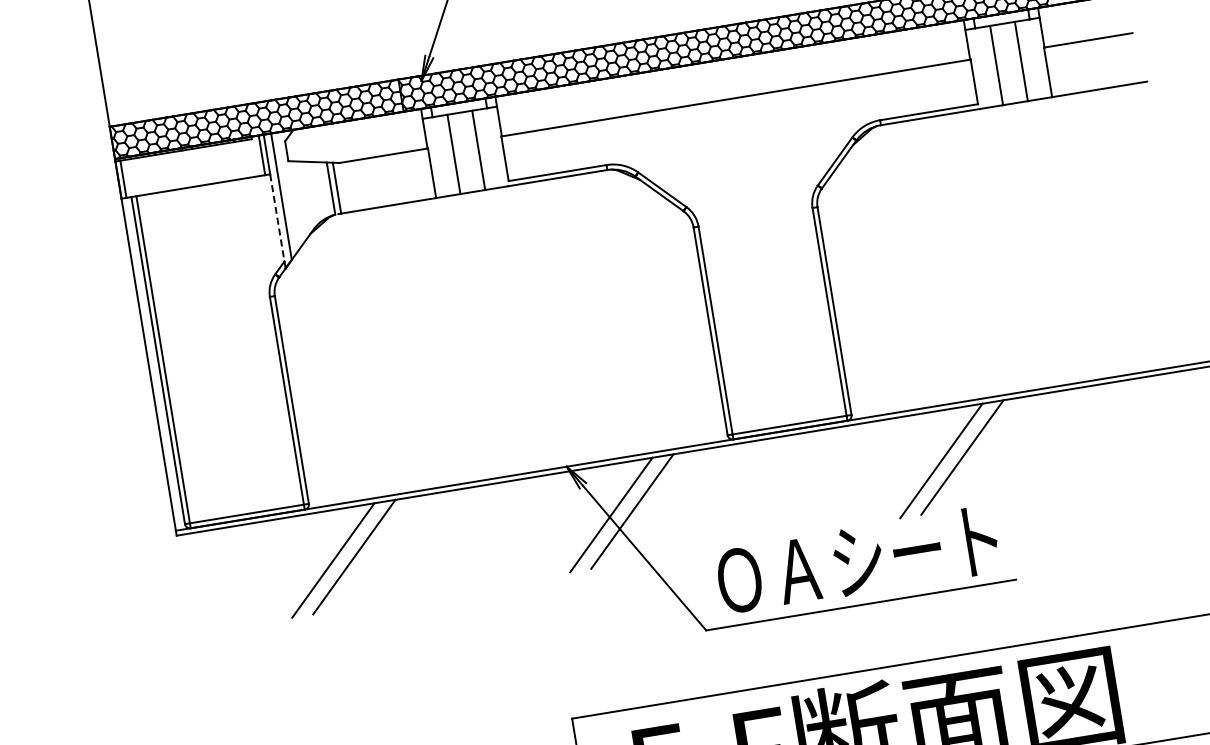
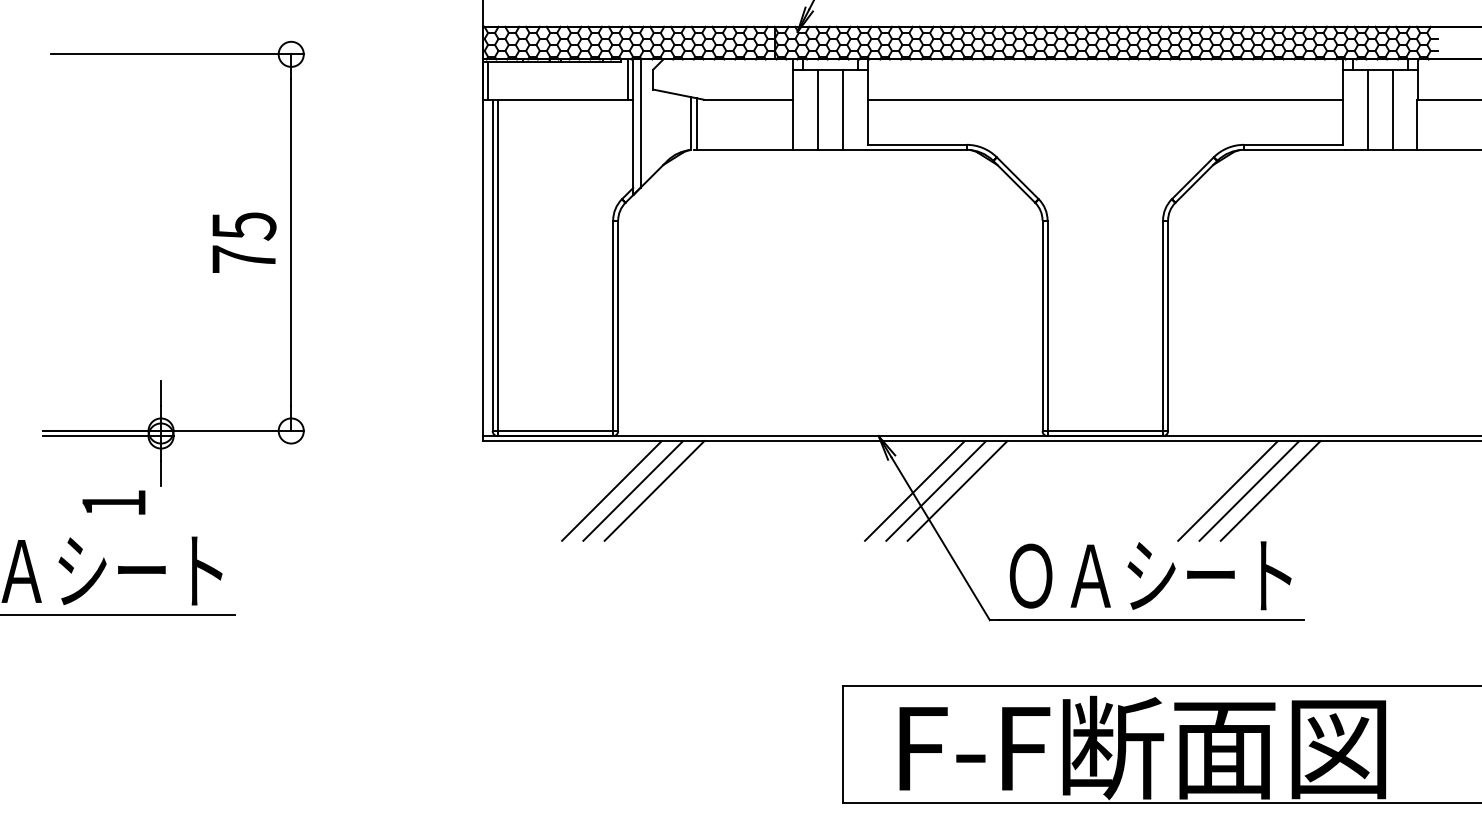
line: (277, 218) -> (633, 144), dashed -> solid
line: (919, 464) -> (1227, 490), added
line: (653, 507) -> (957, 490), added
line: (311, 563) -> (611, 490), added

